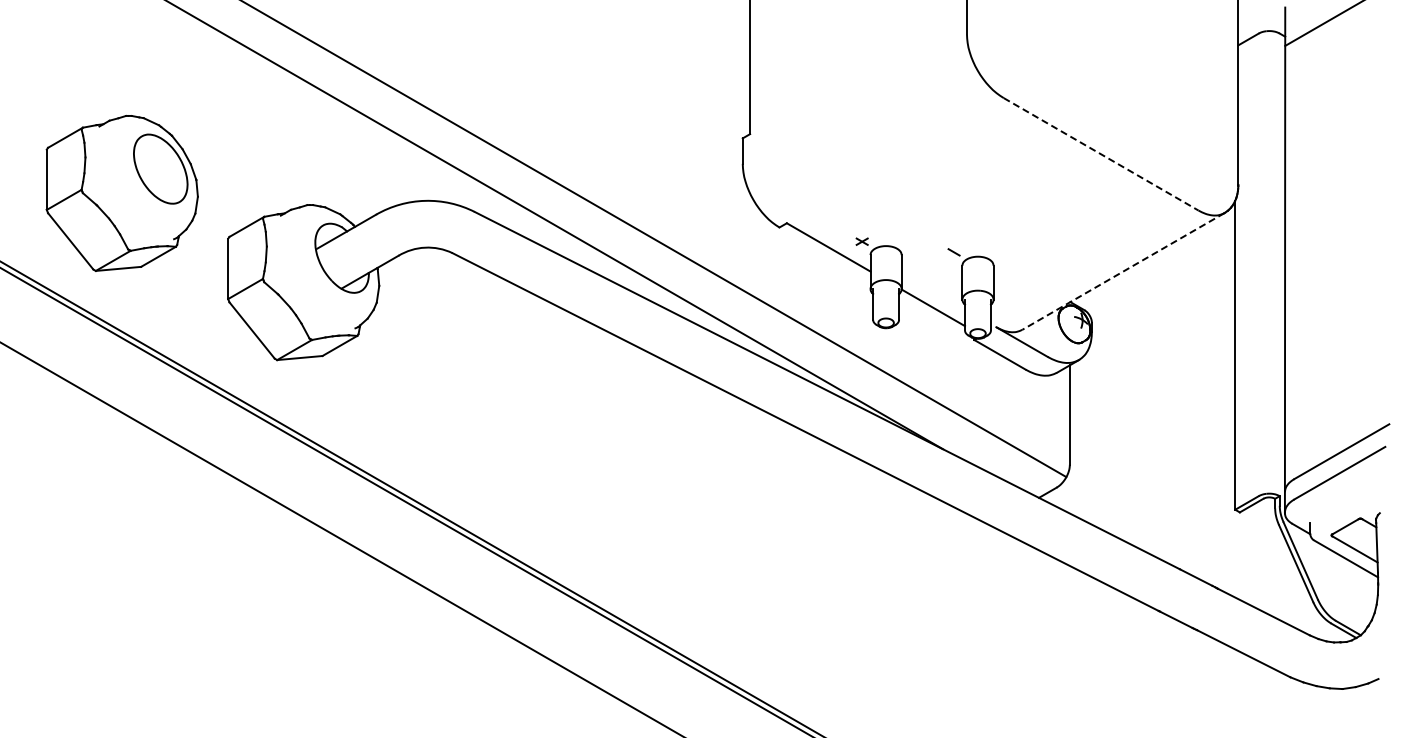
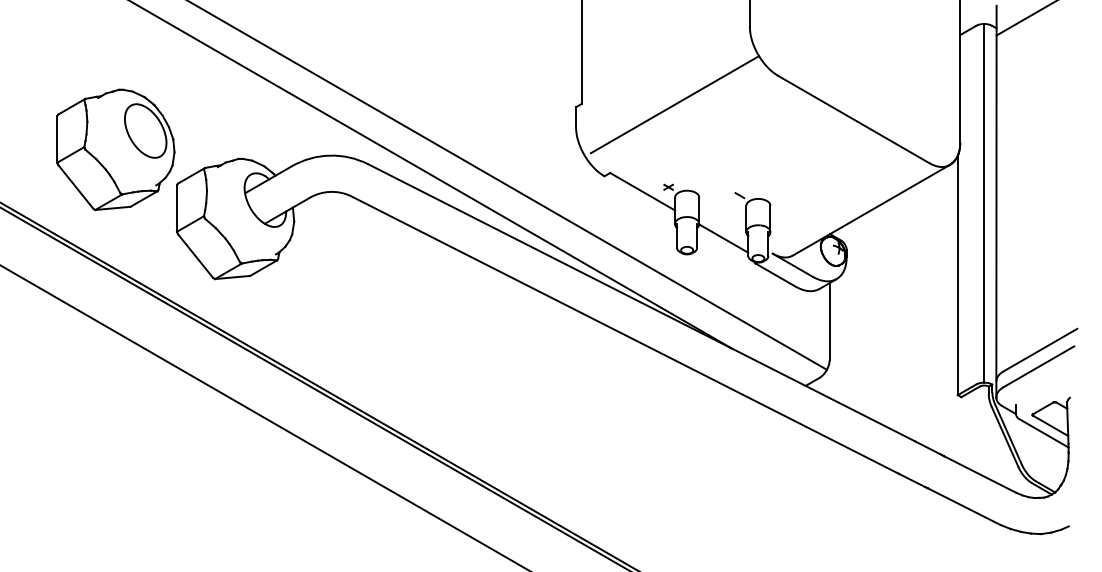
line: (870, 134) -> (675, 104), added
line: (1101, 154) -> (854, 119), dashed -> solid
part: (121, 193) -> (115, 149), moved
line: (1269, 262) -> (984, 203), added
line: (1123, 271) -> (871, 210), dashed -> solid

